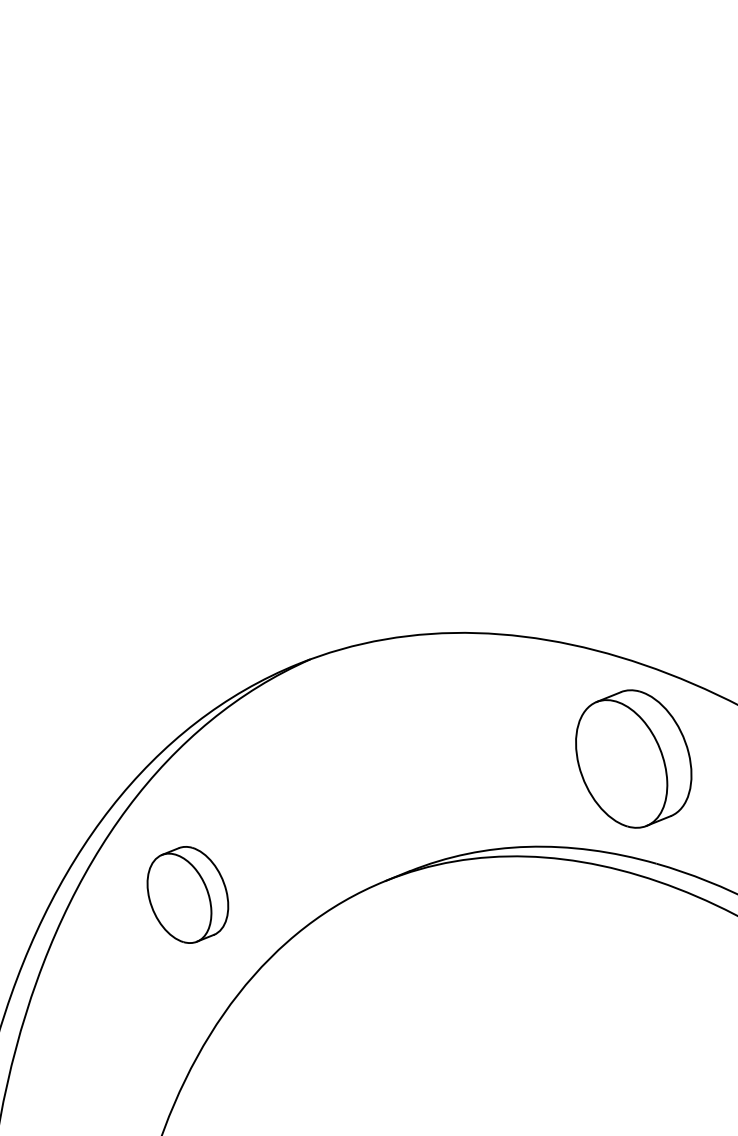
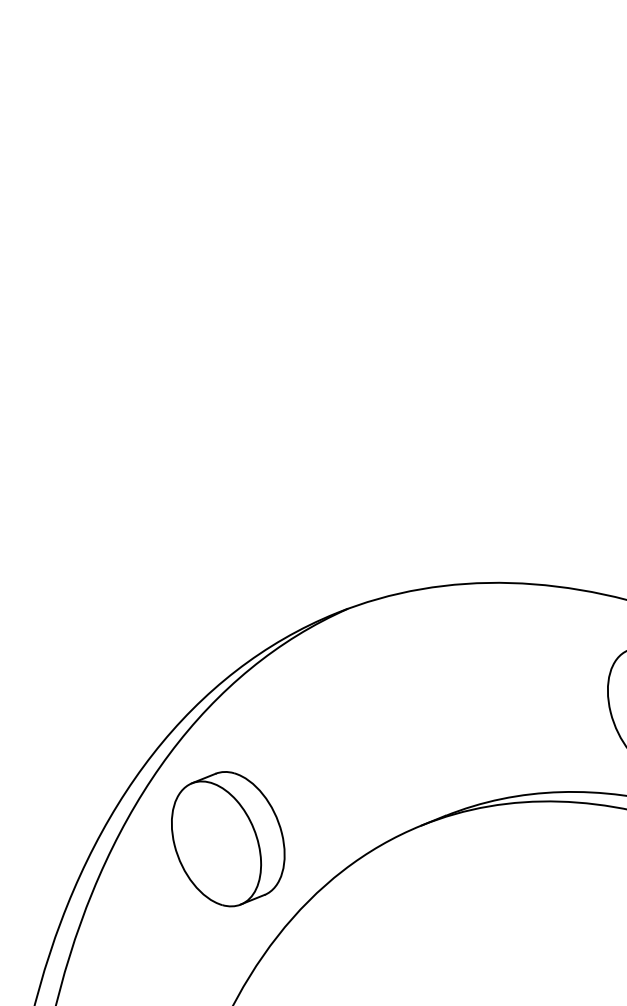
part: (187, 894) -> (227, 838), size x1.43

